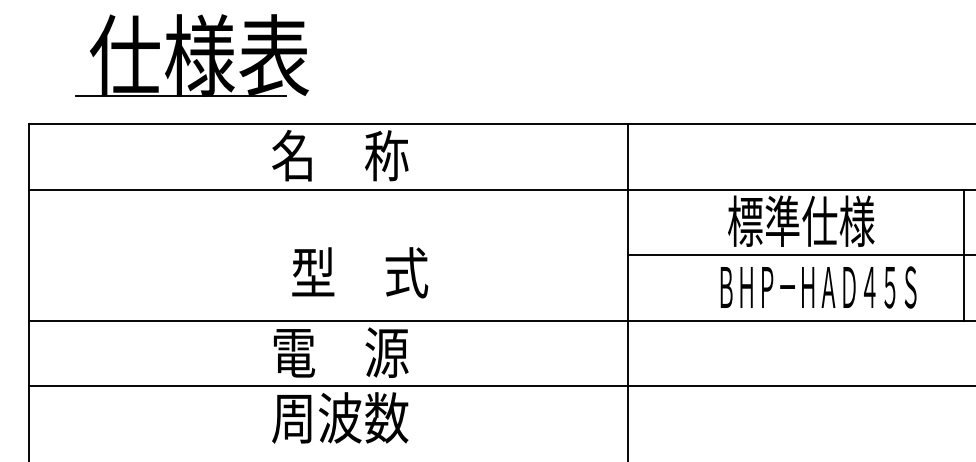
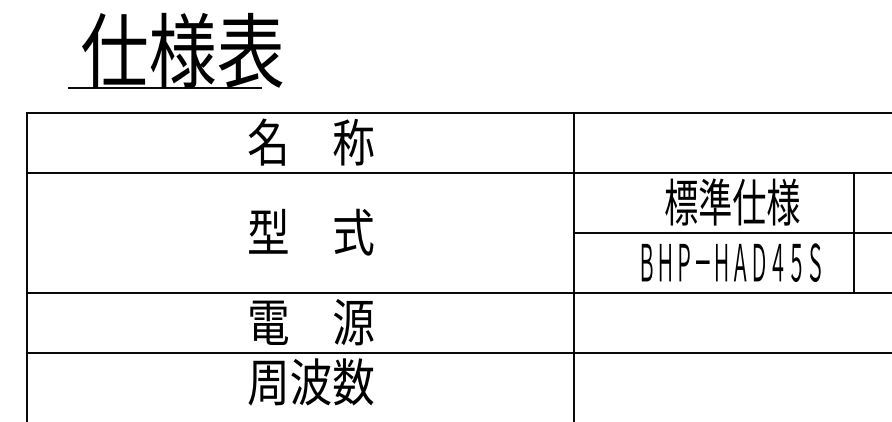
line: (964, 254) -> (854, 232), moved
text: (360, 272) -> (311, 231), moved
text: (817, 287) -> (730, 262), moved

